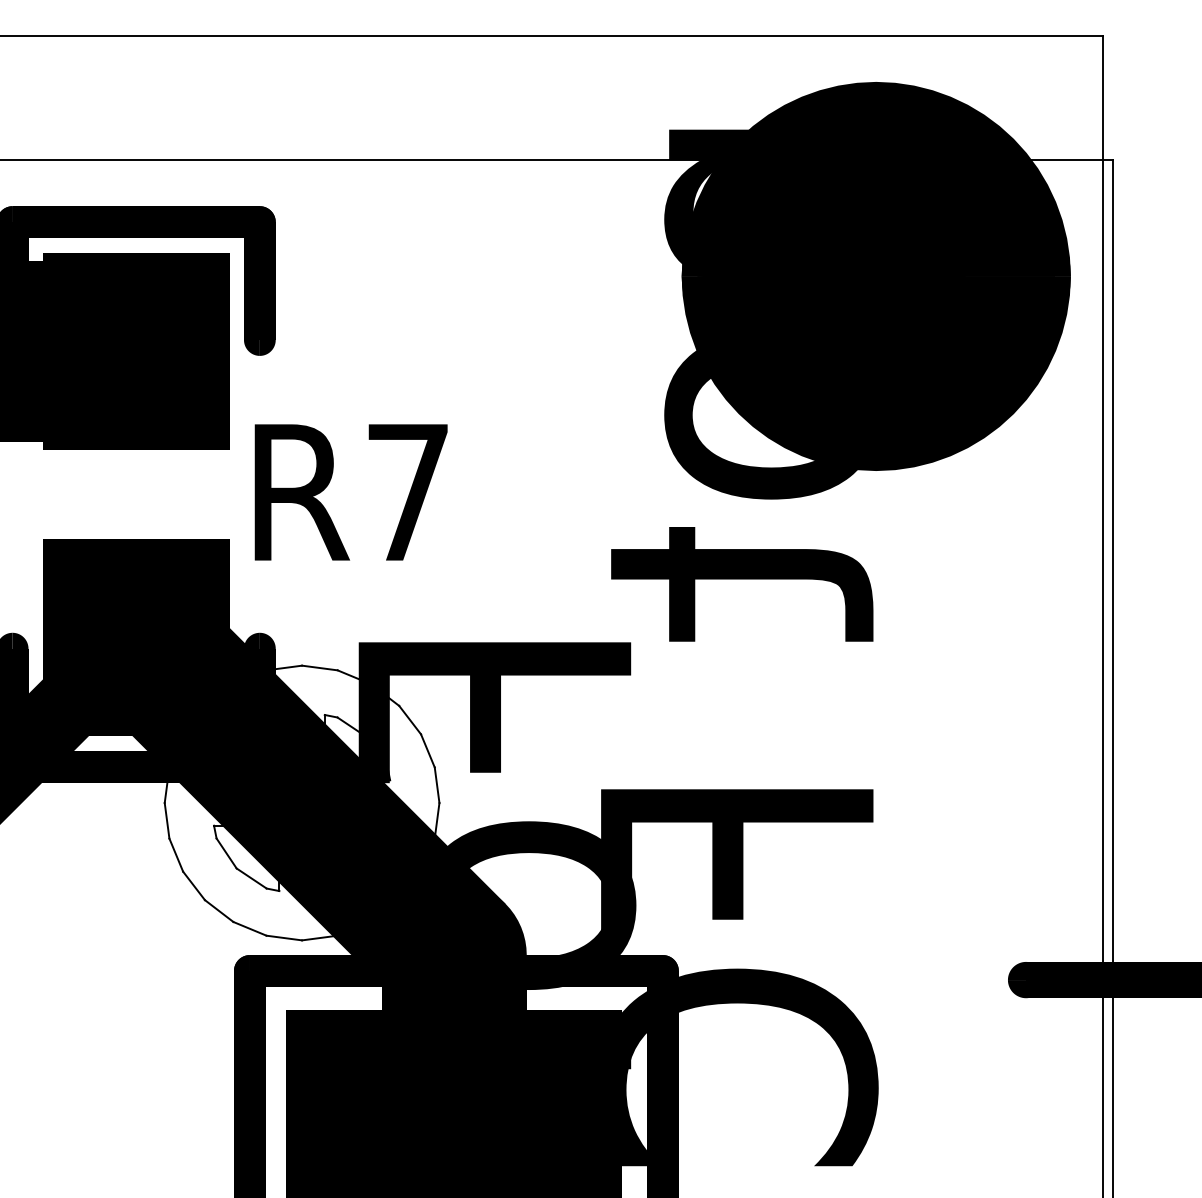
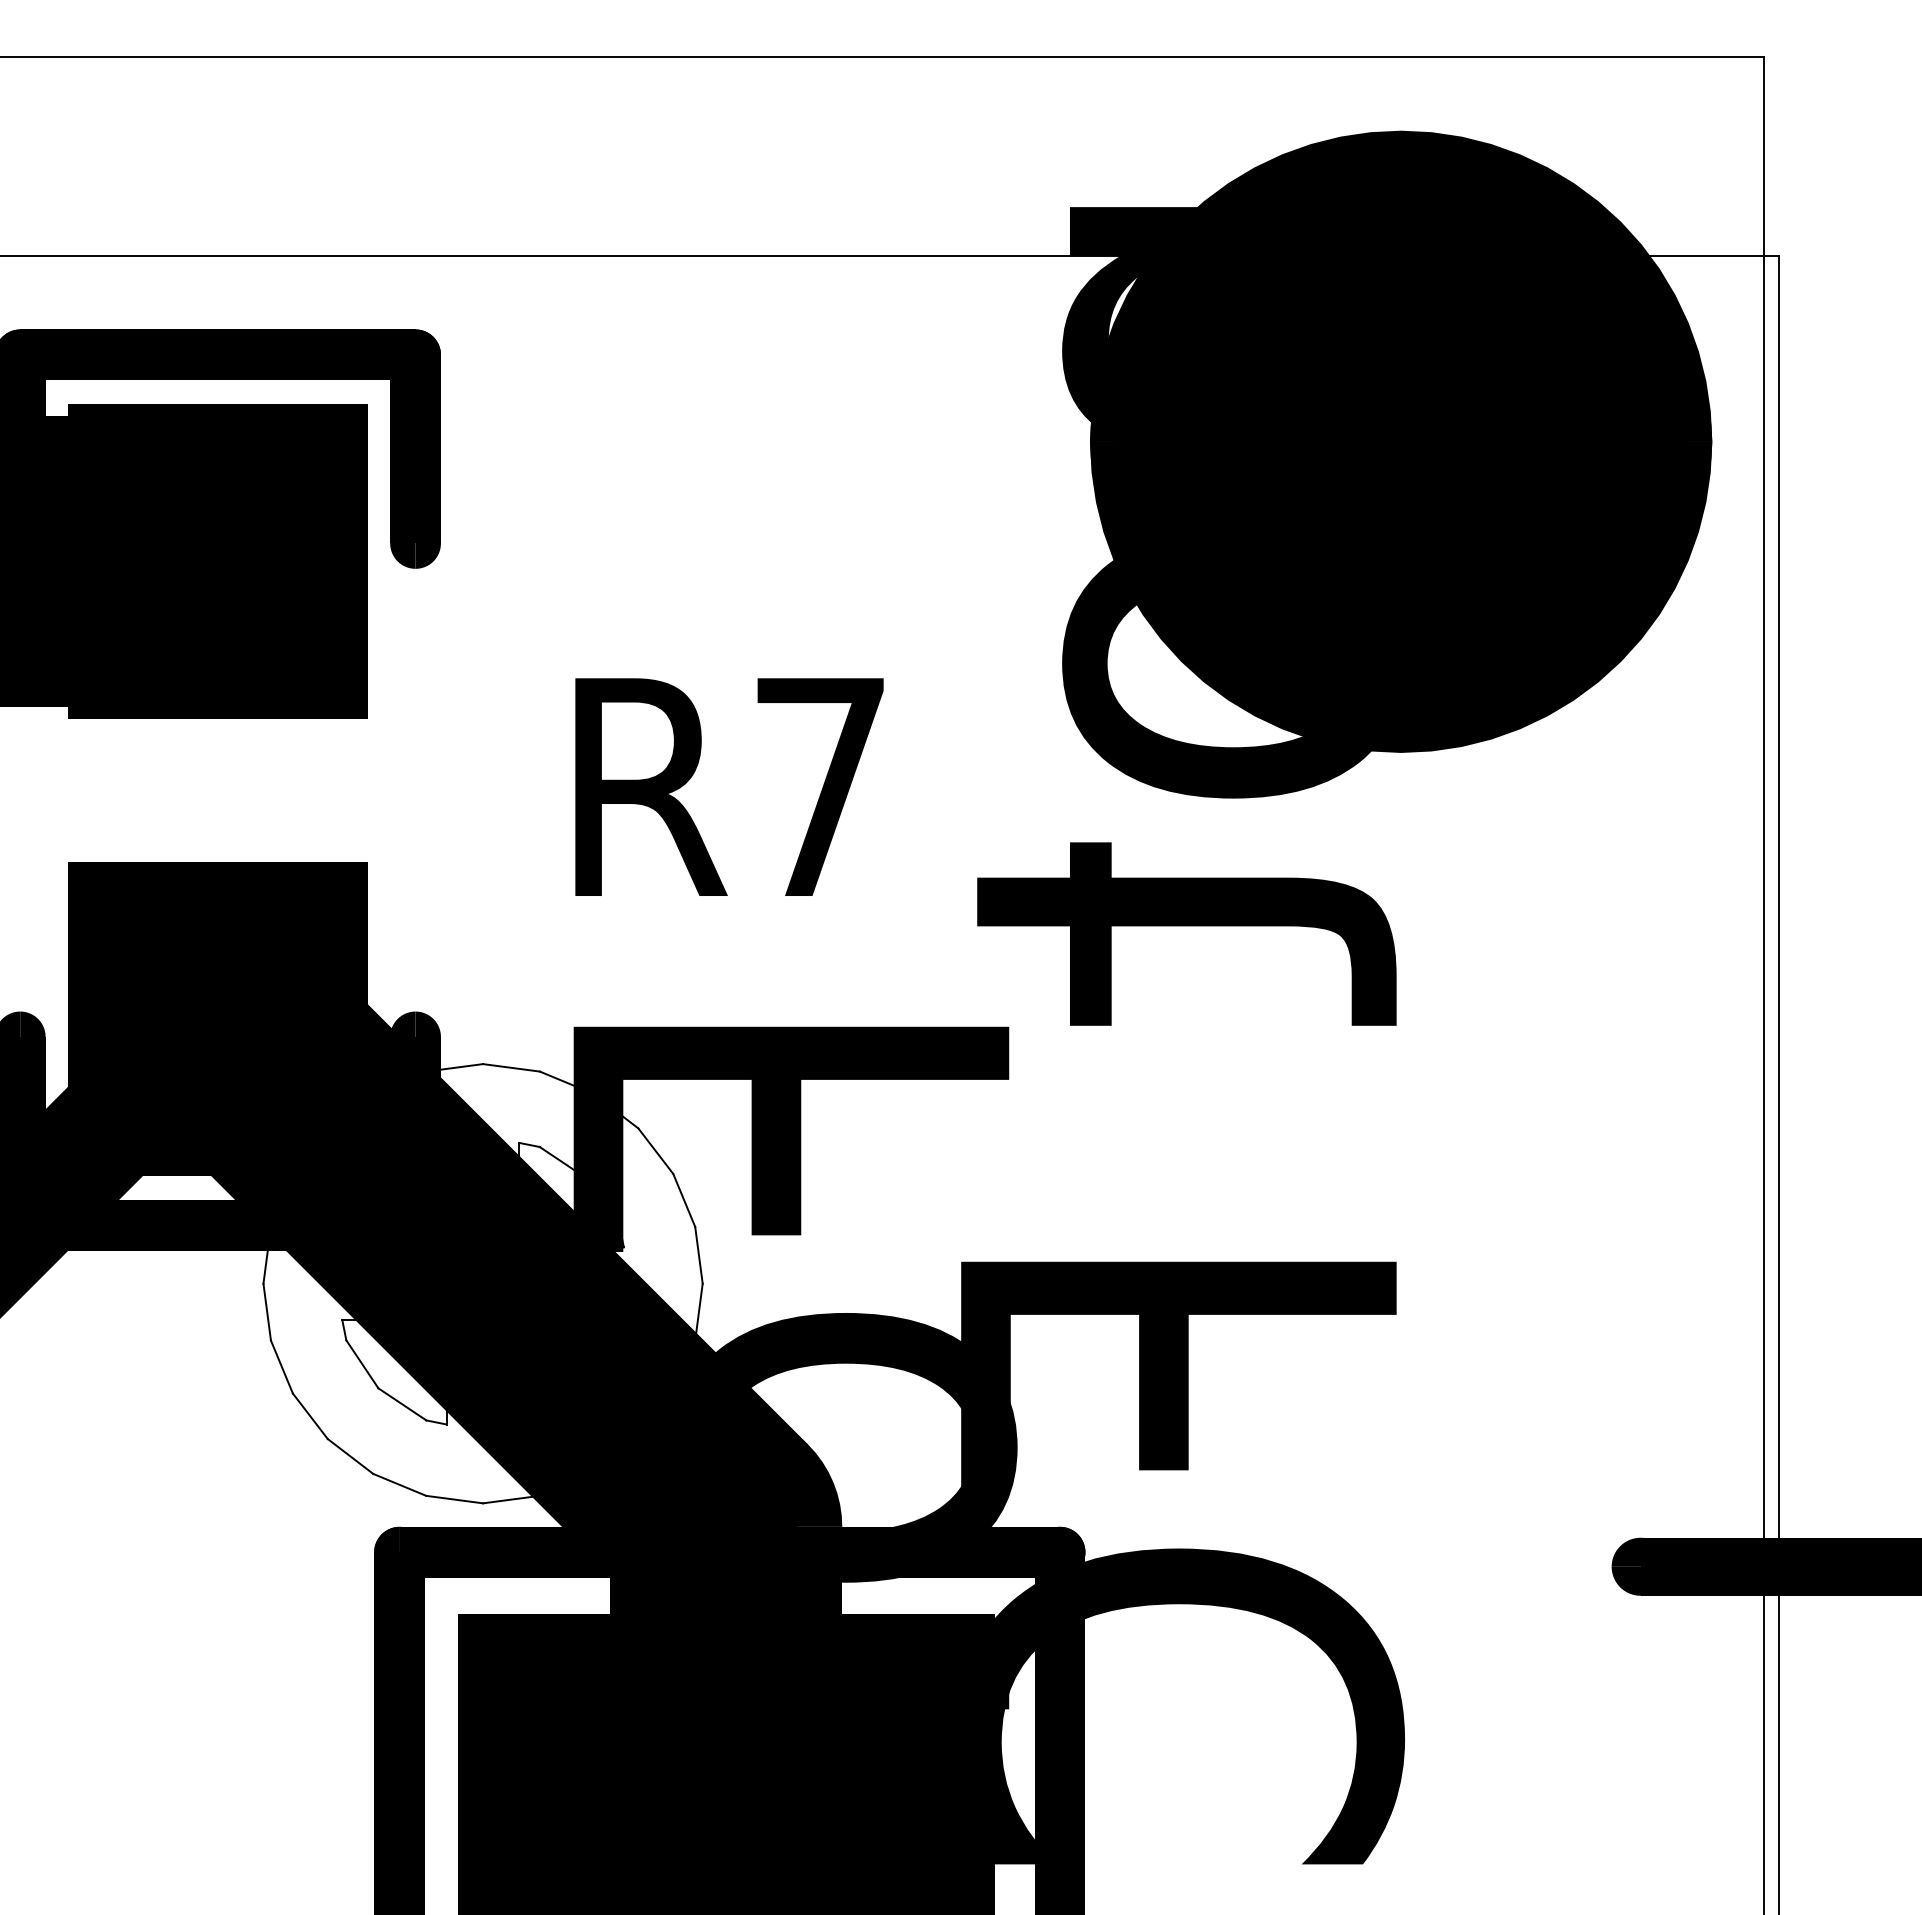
text: (350, 492) -> (728, 787), moved

